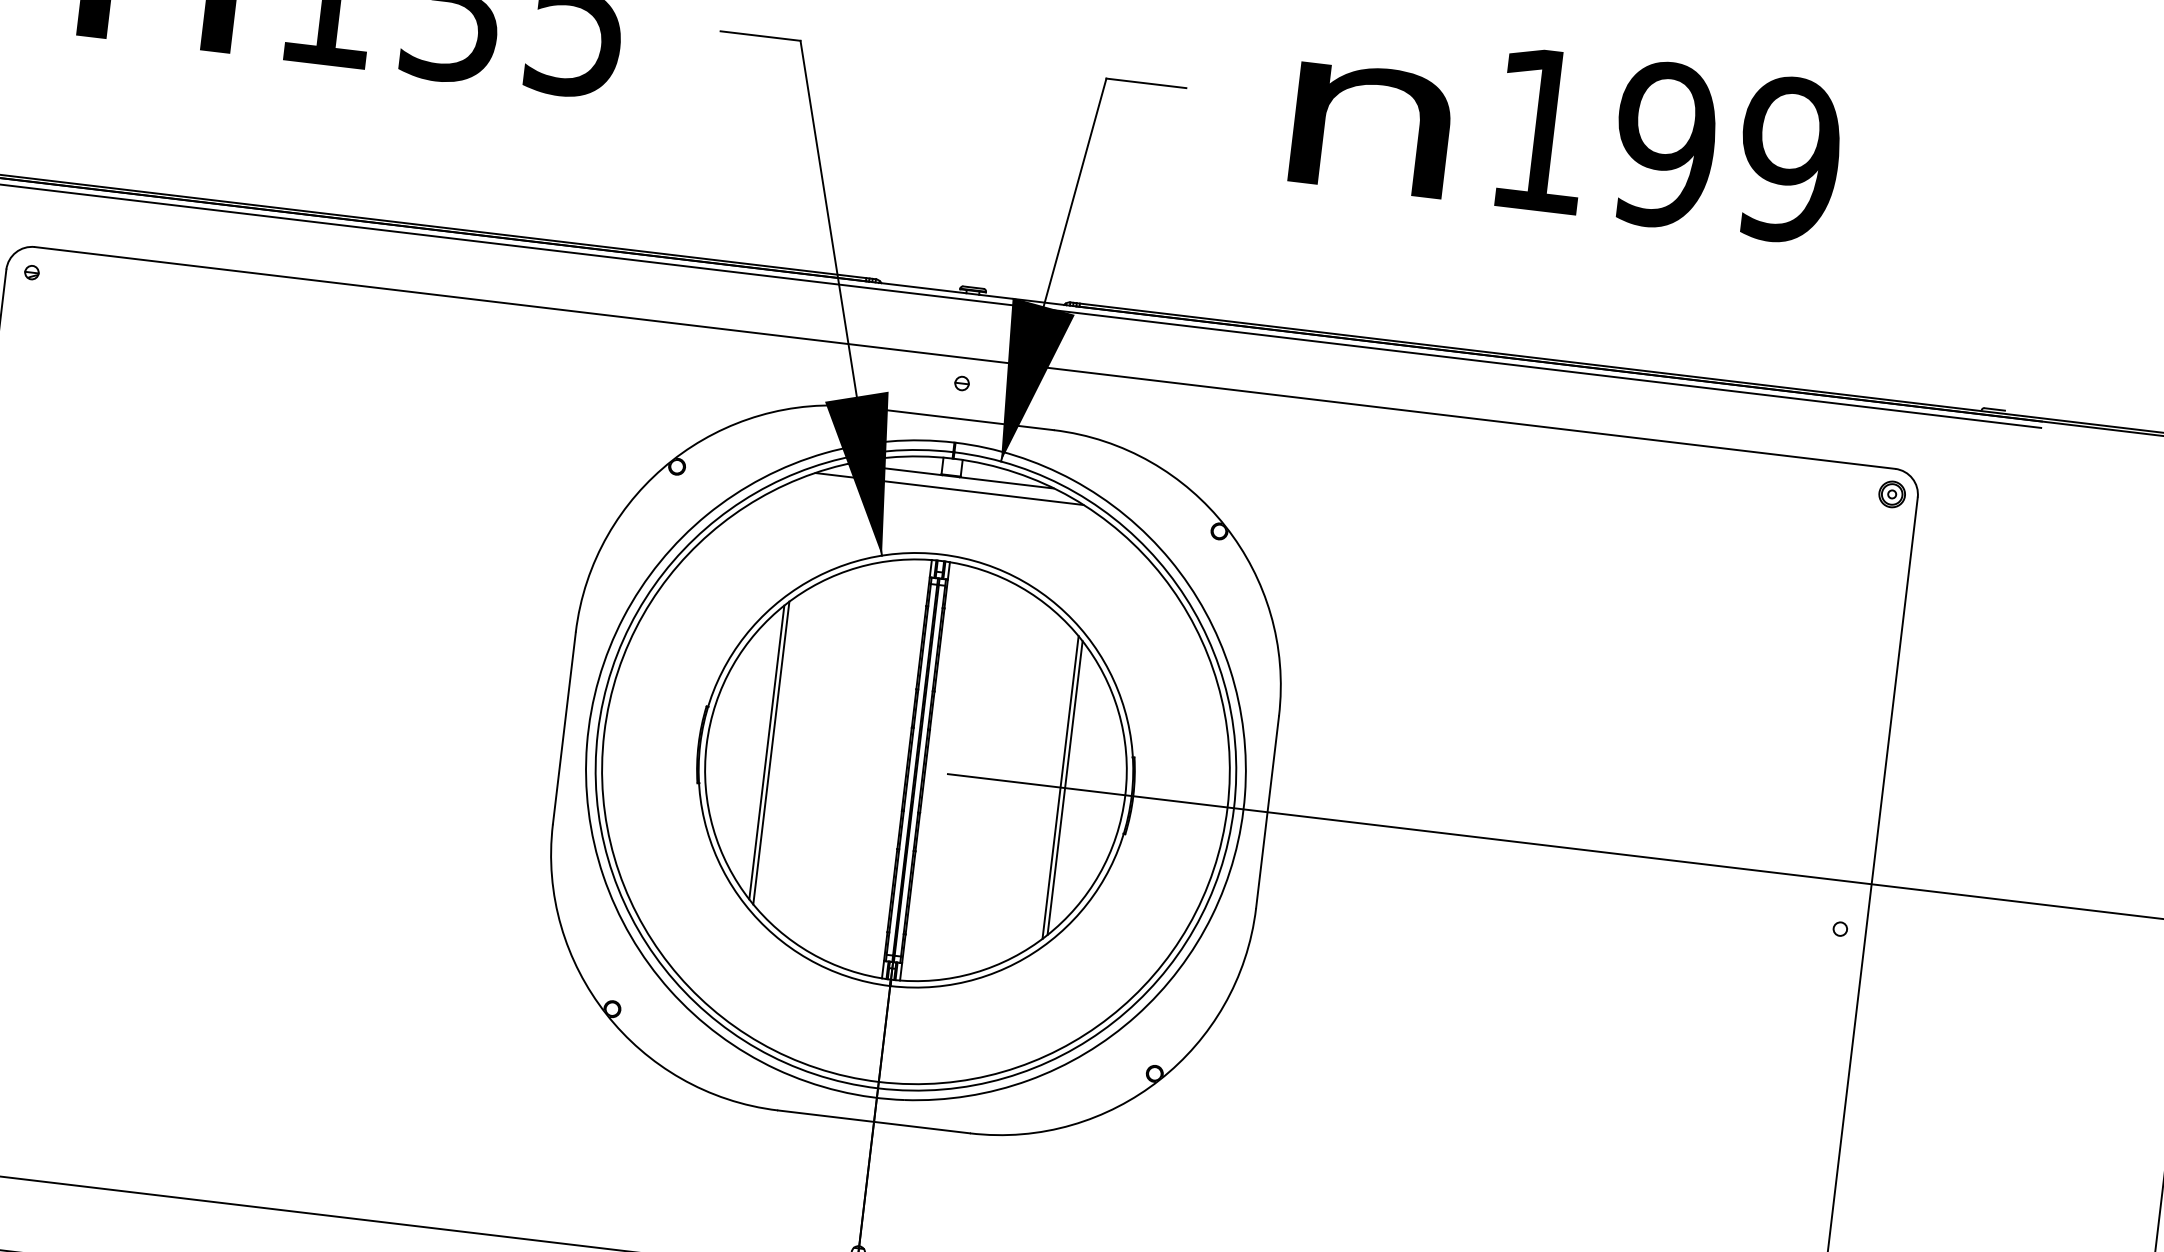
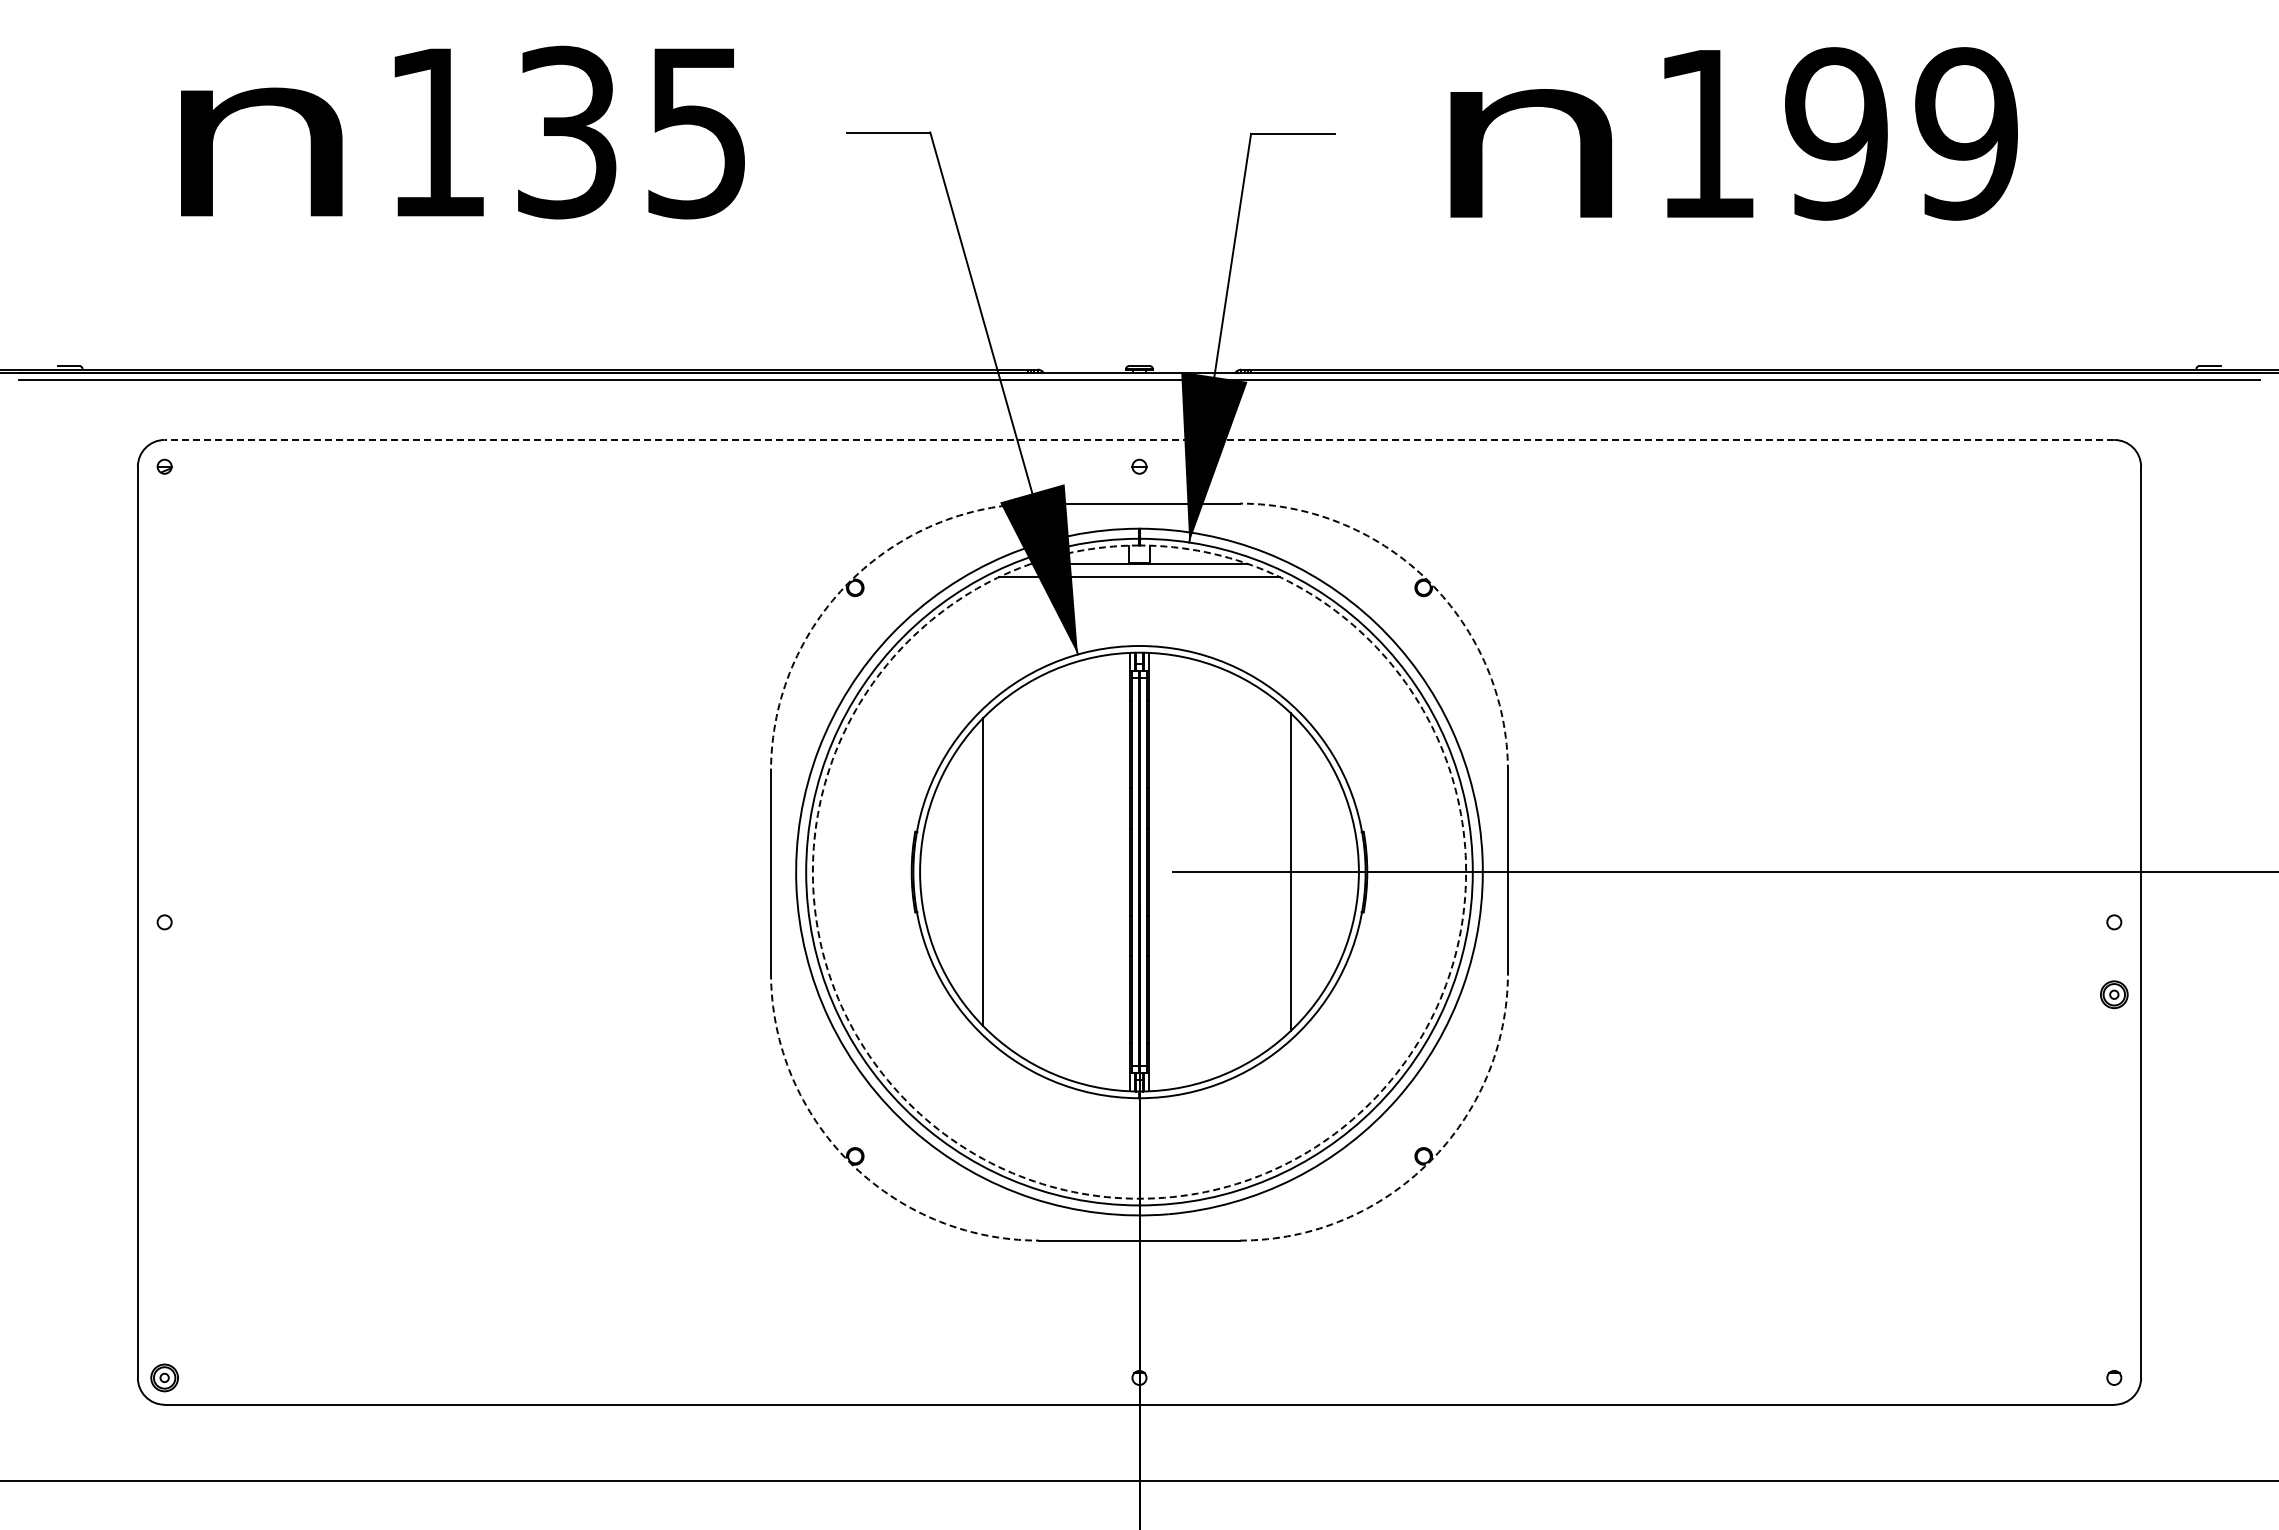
line: (965, 357) -> (1139, 439), solid -> dashed
arc: (672, 460) -> (849, 582), solid -> dashed
part: (1892, 494) -> (2114, 994), moved
arc: (1225, 526) -> (1429, 582), solid -> dashed
line: (771, 752) -> (987, 871), removed
line: (1064, 787) -> (1295, 871), removed
arc: (606, 1014) -> (849, 1162), solid -> dashed
arc: (1159, 1080) -> (1429, 1162), solid -> dashed
arc: (878, 1081) -> (1139, 1198), solid -> dashed

